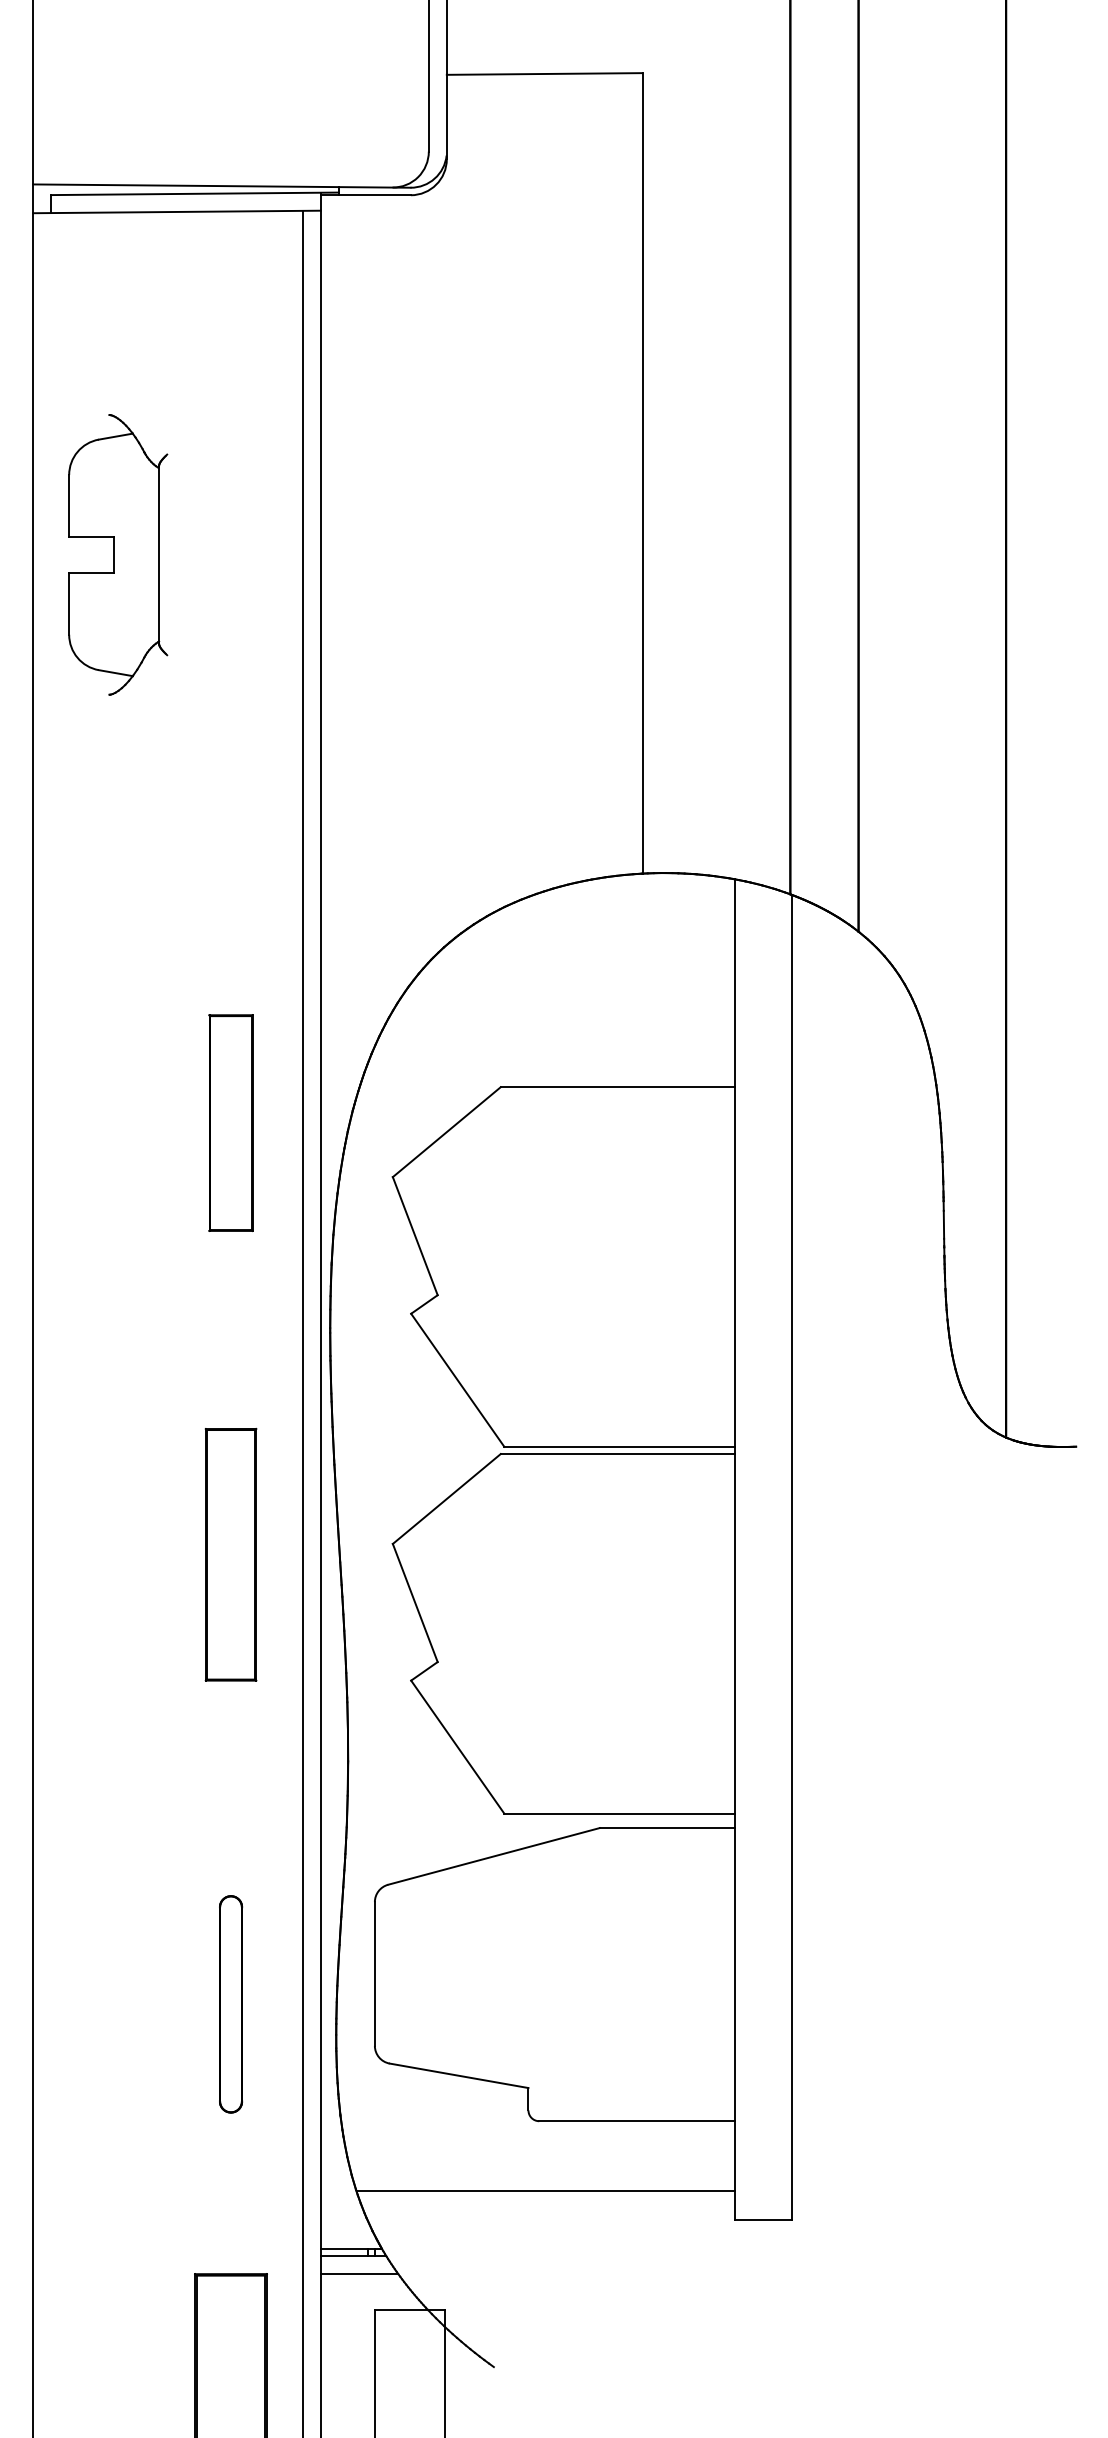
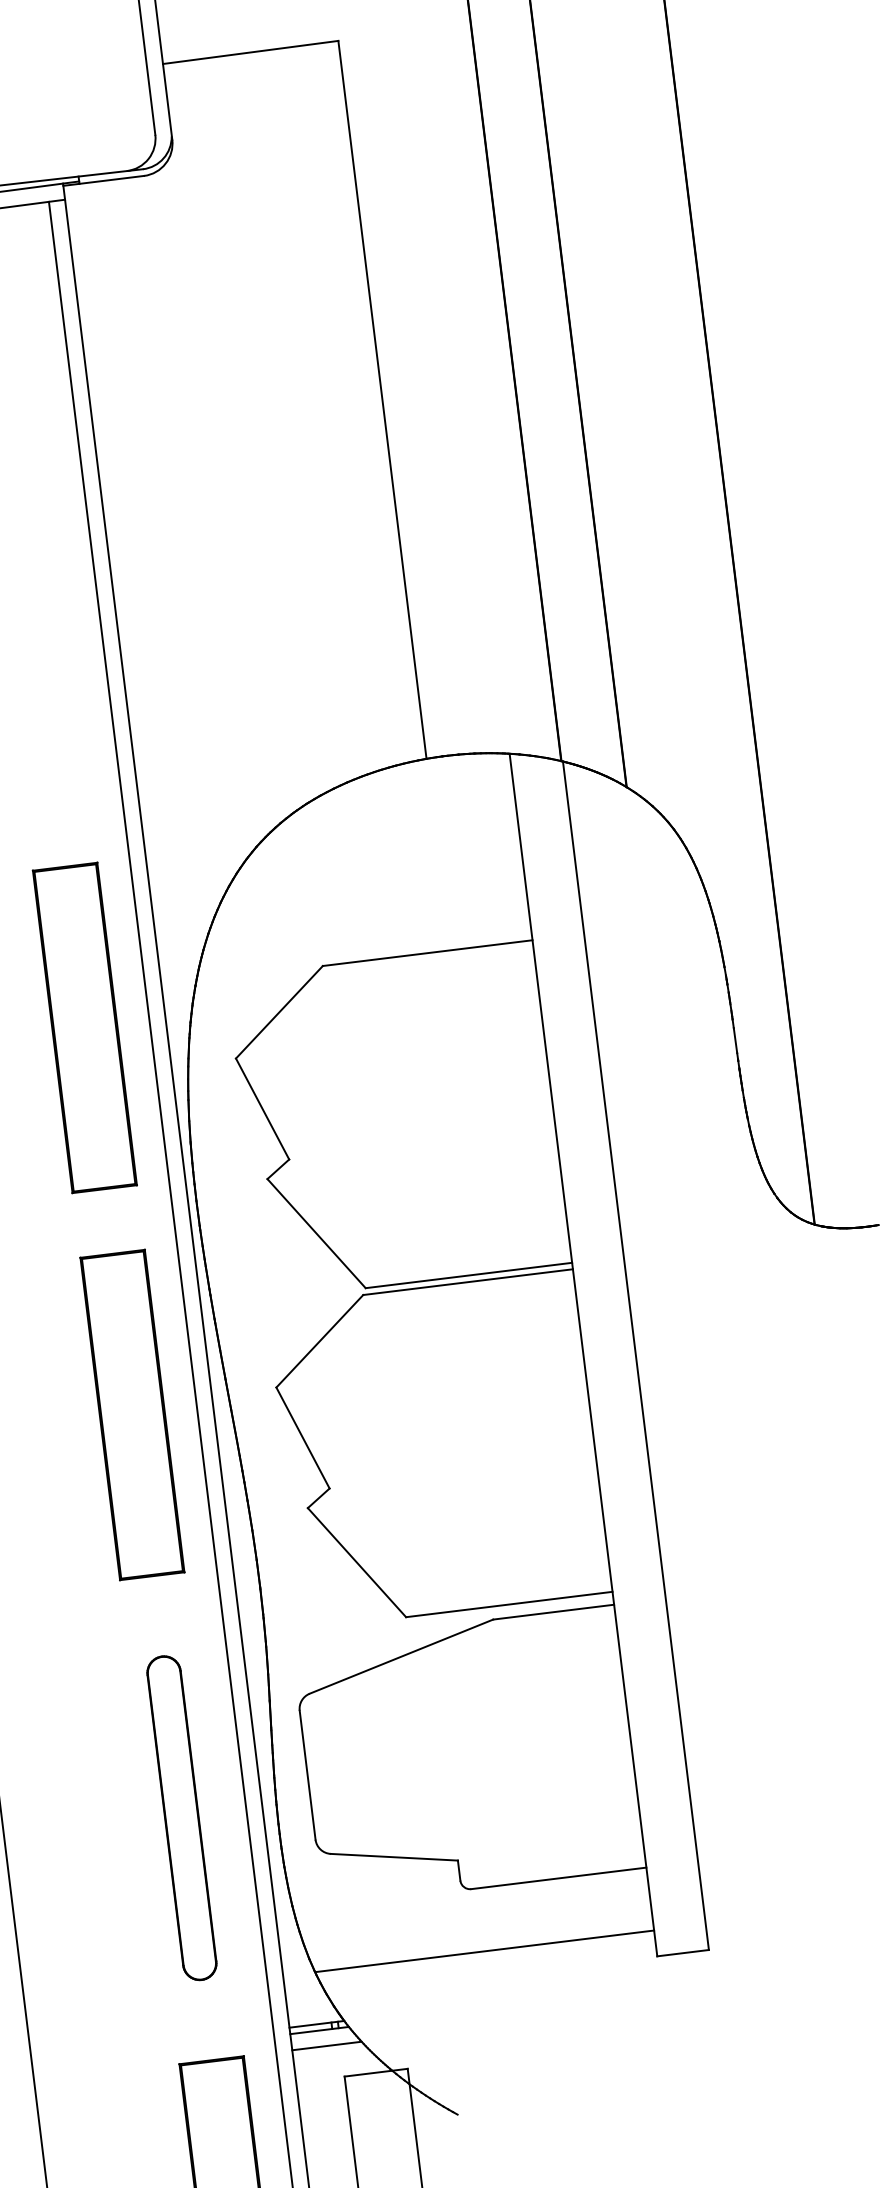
part: (230, 1122) -> (84, 1027), size x1.67
part: (230, 1554) -> (131, 1414), size x1.43
part: (230, 2004) -> (181, 1818), size x1.67

